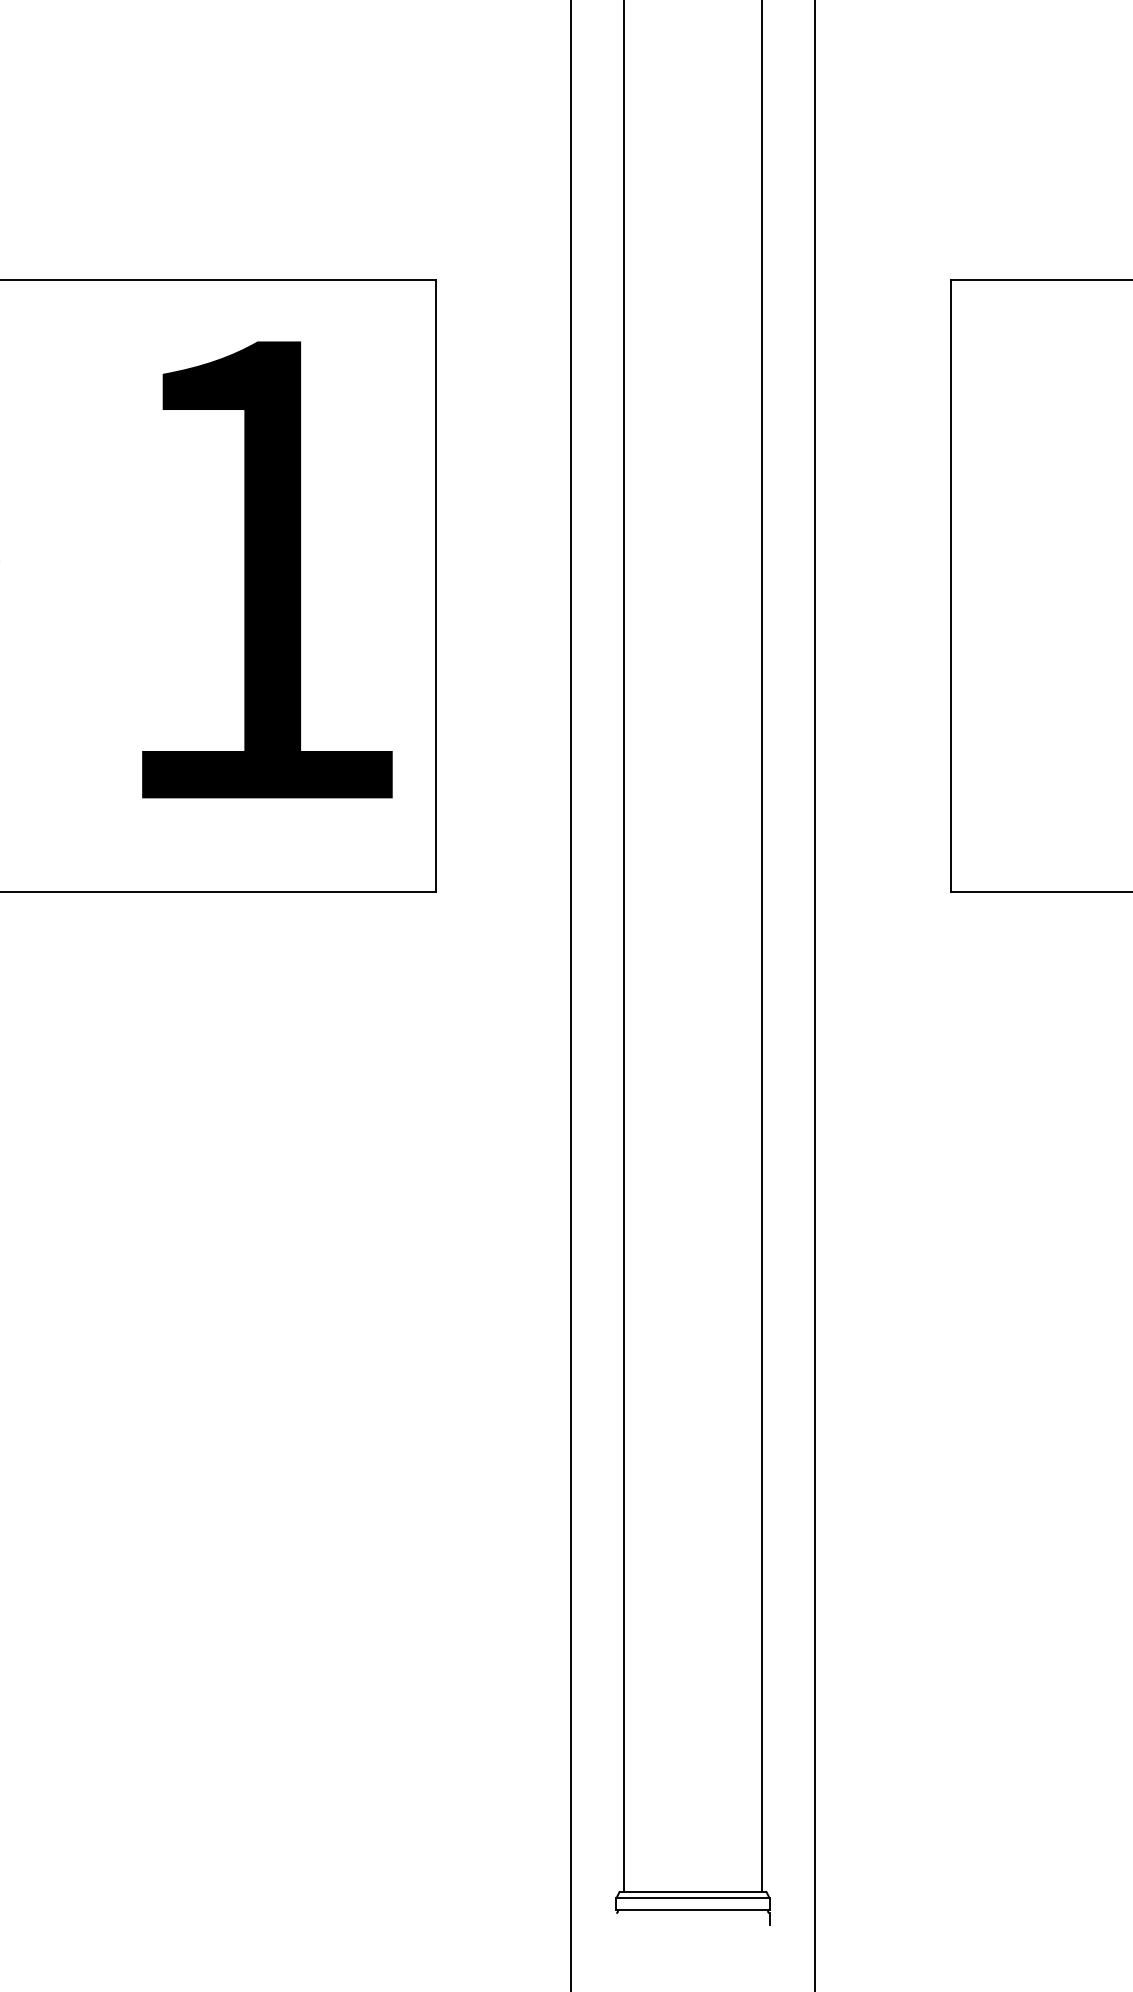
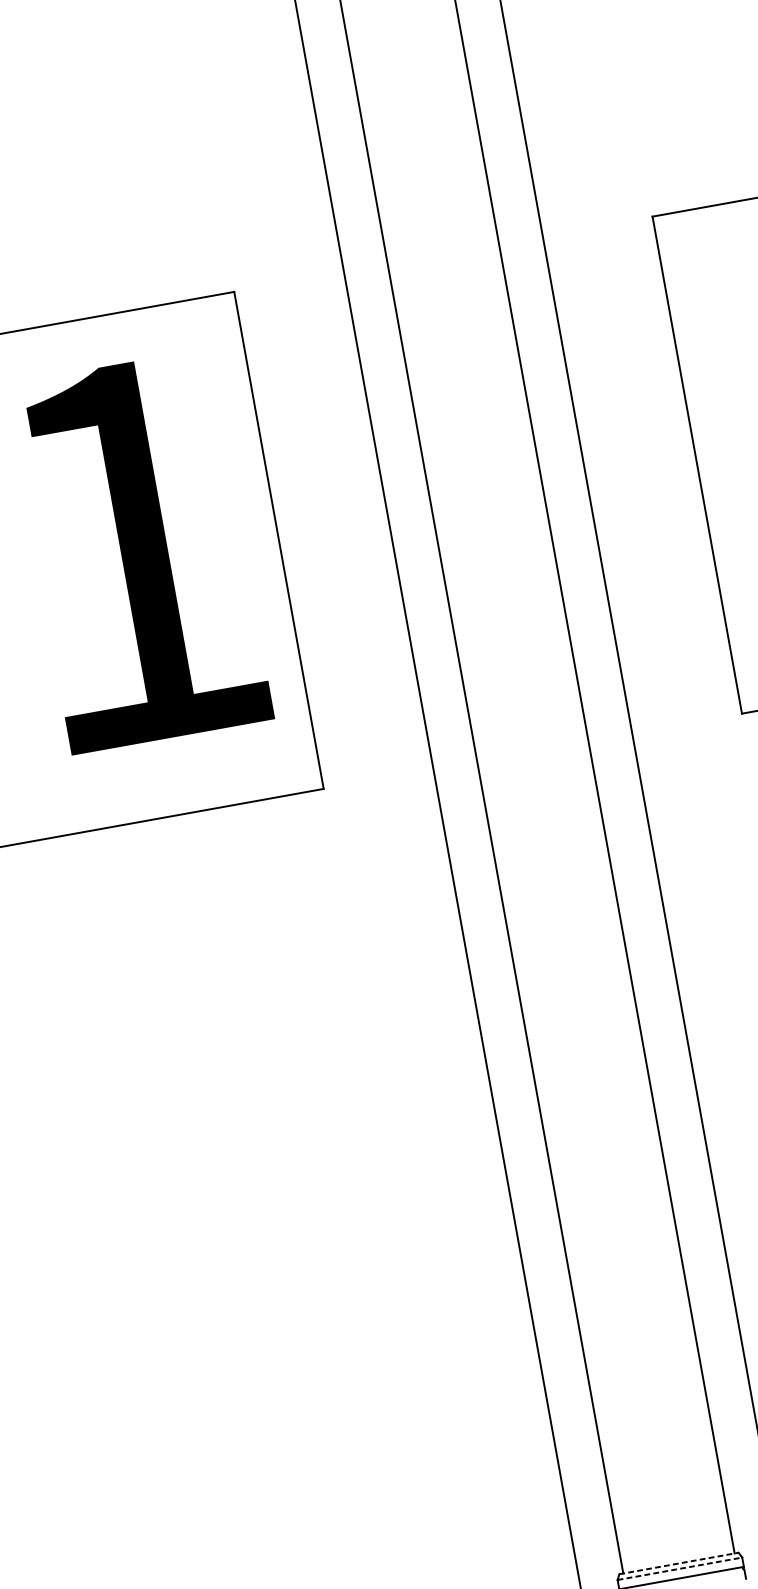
line: (693, 1891) -> (679, 1563), solid -> dashed
line: (693, 1898) -> (680, 1568), solid -> dashed

